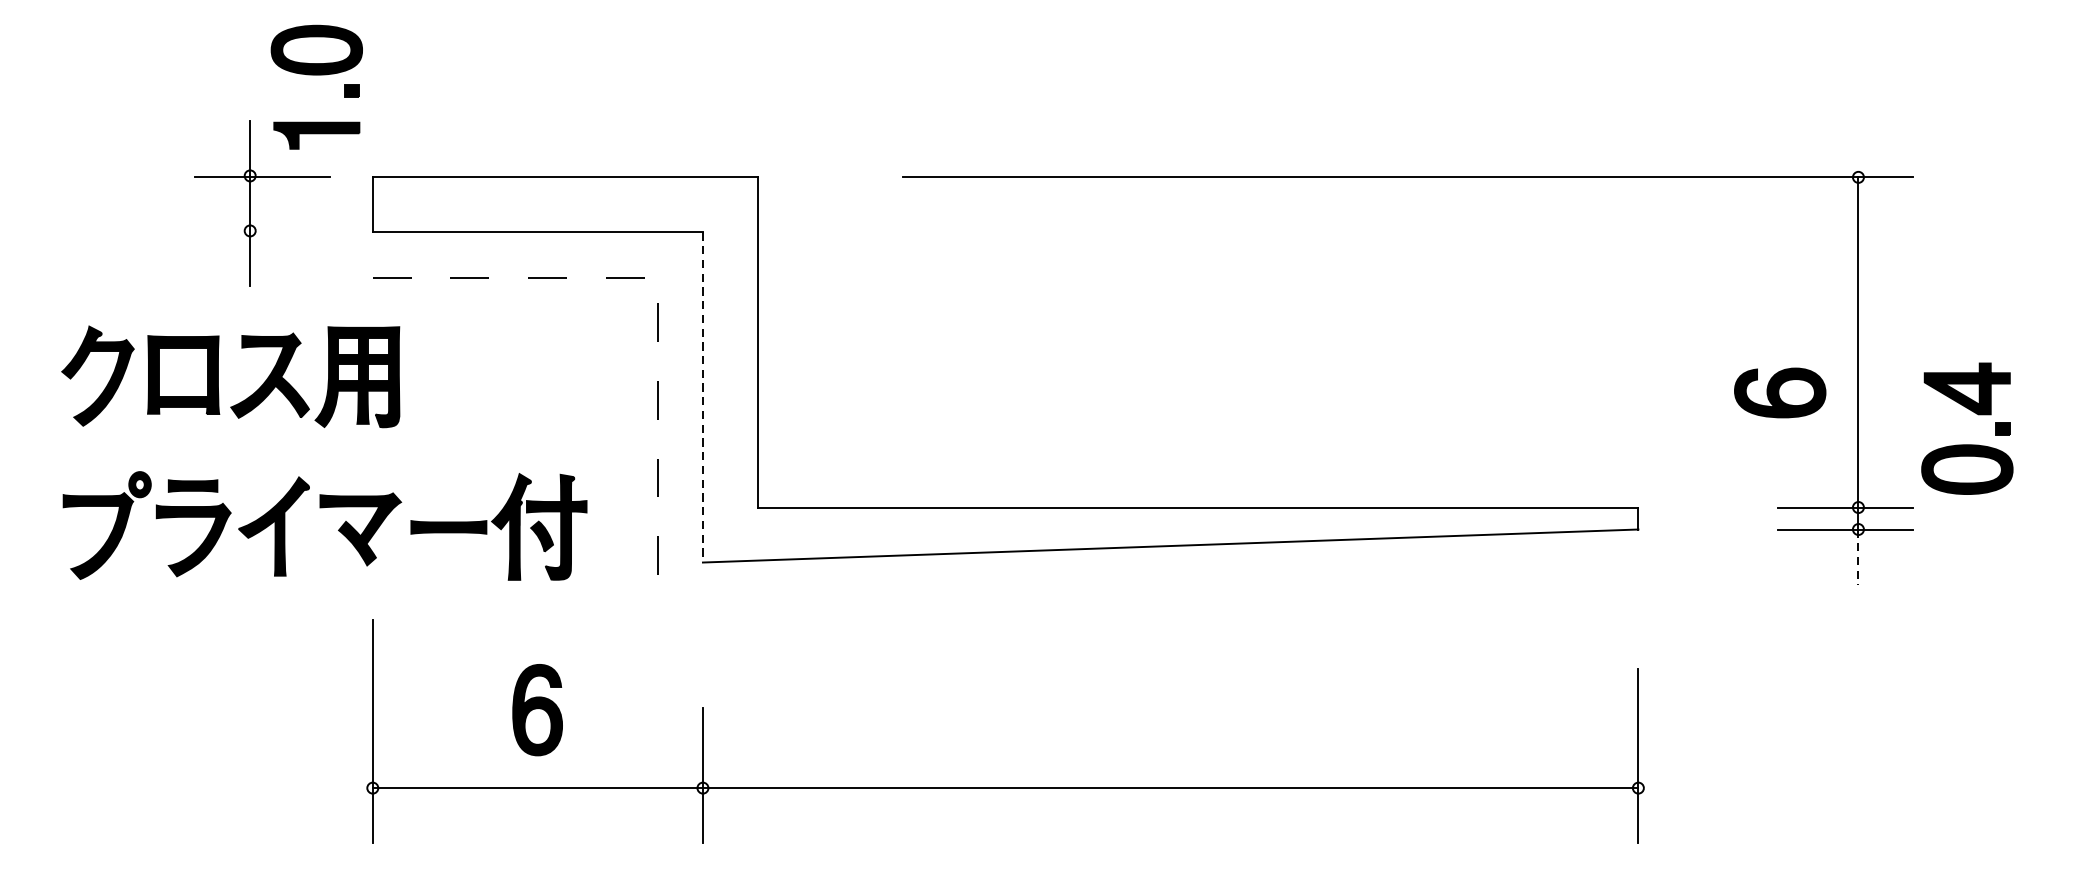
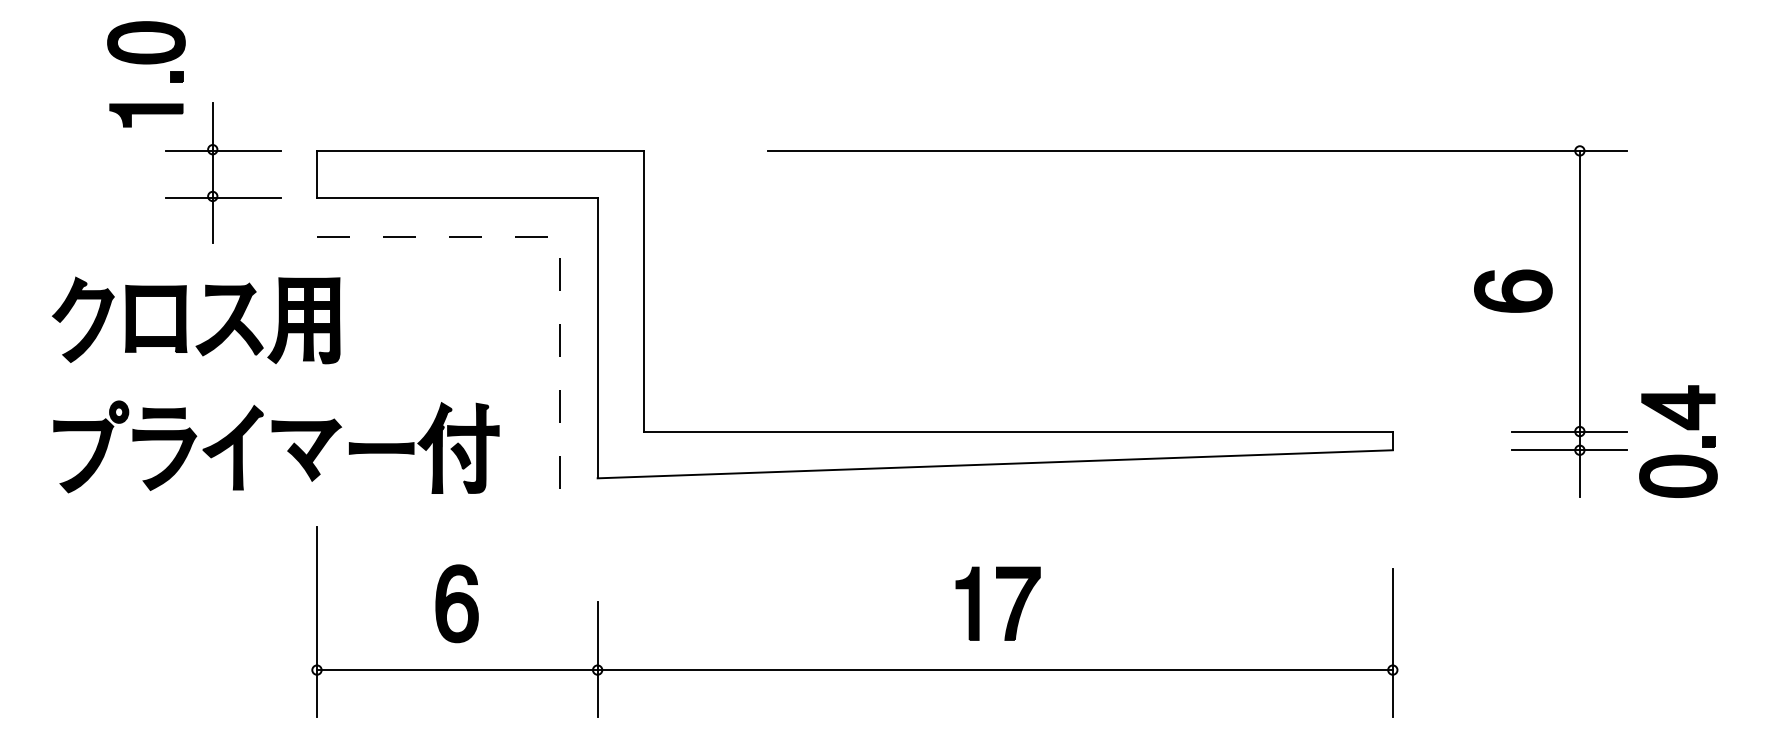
part: (316, 75) -> (146, 64), moved
line: (262, 232) -> (223, 197), added
part: (1780, 392) -> (1513, 290), moved
line: (702, 398) -> (597, 338), dashed -> solid
part: (1967, 443) -> (1678, 454), moved
line: (1858, 558) -> (1579, 474), dashed -> solid
part: (1190, 715) -> (1012, 608), added

